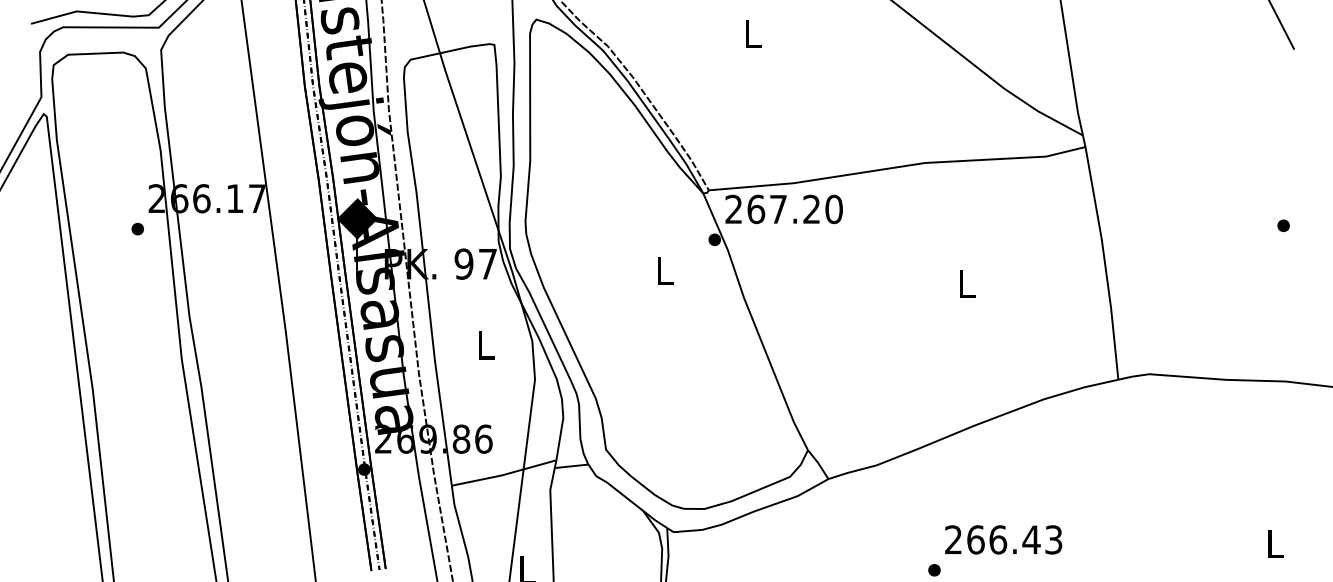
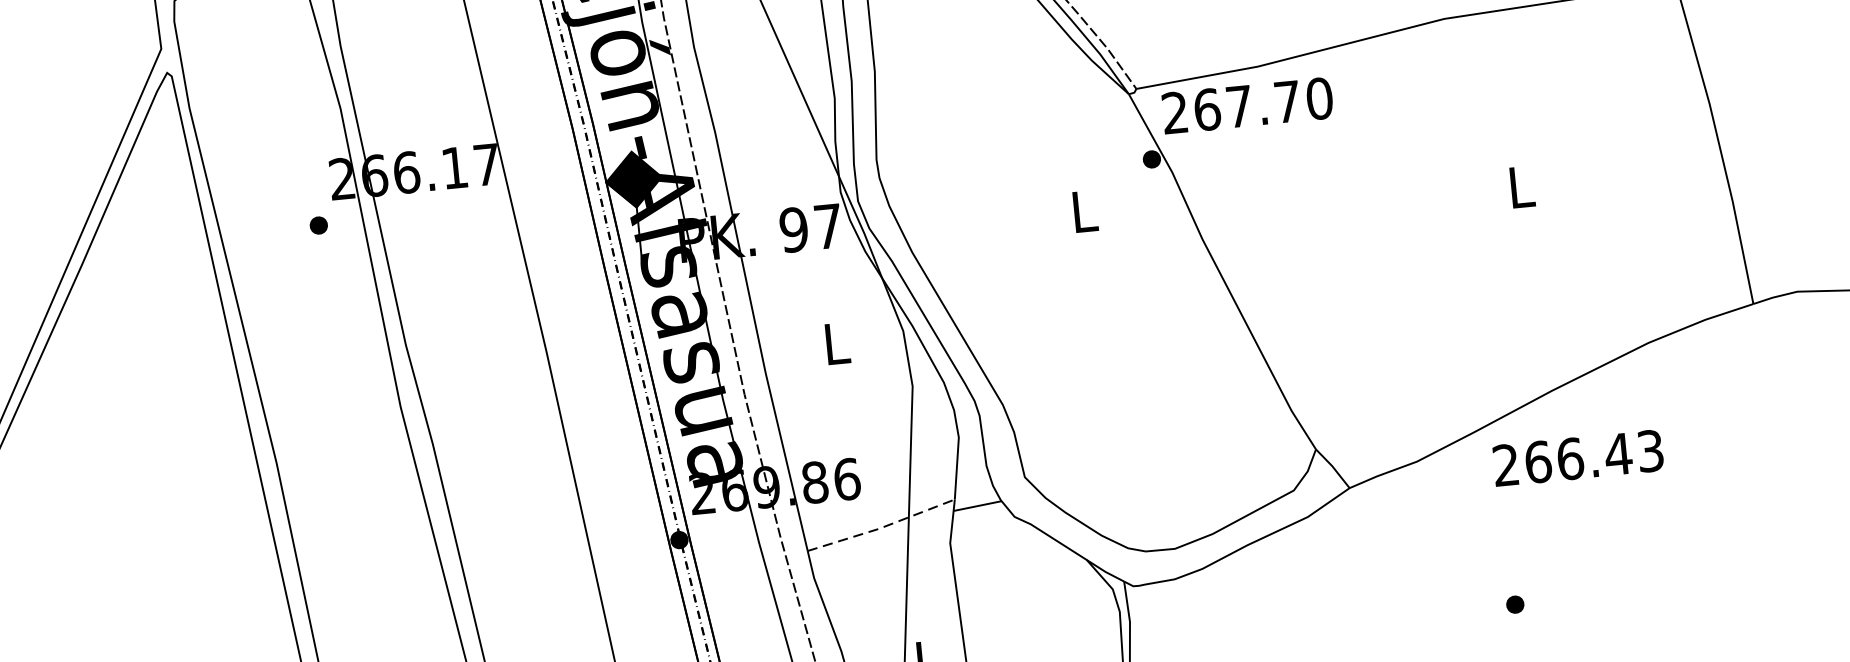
text: (811, 208) -> (1286, 100), 267.20 -> 267.70
line: (503, 474) -> (880, 527), solid -> dashed
text: (1003, 539) -> (1578, 457), moved

